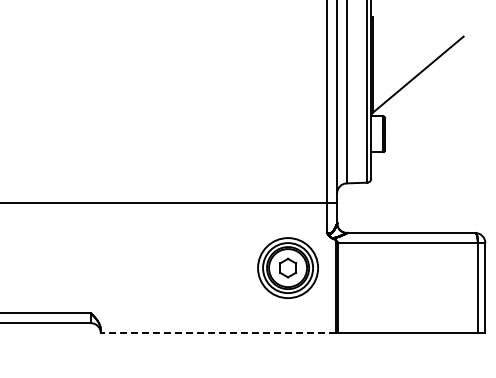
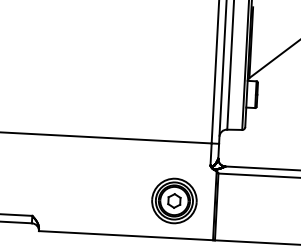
part: (287, 267) -> (174, 200), moved
line: (217, 333) -> (125, 235), dashed -> solid

